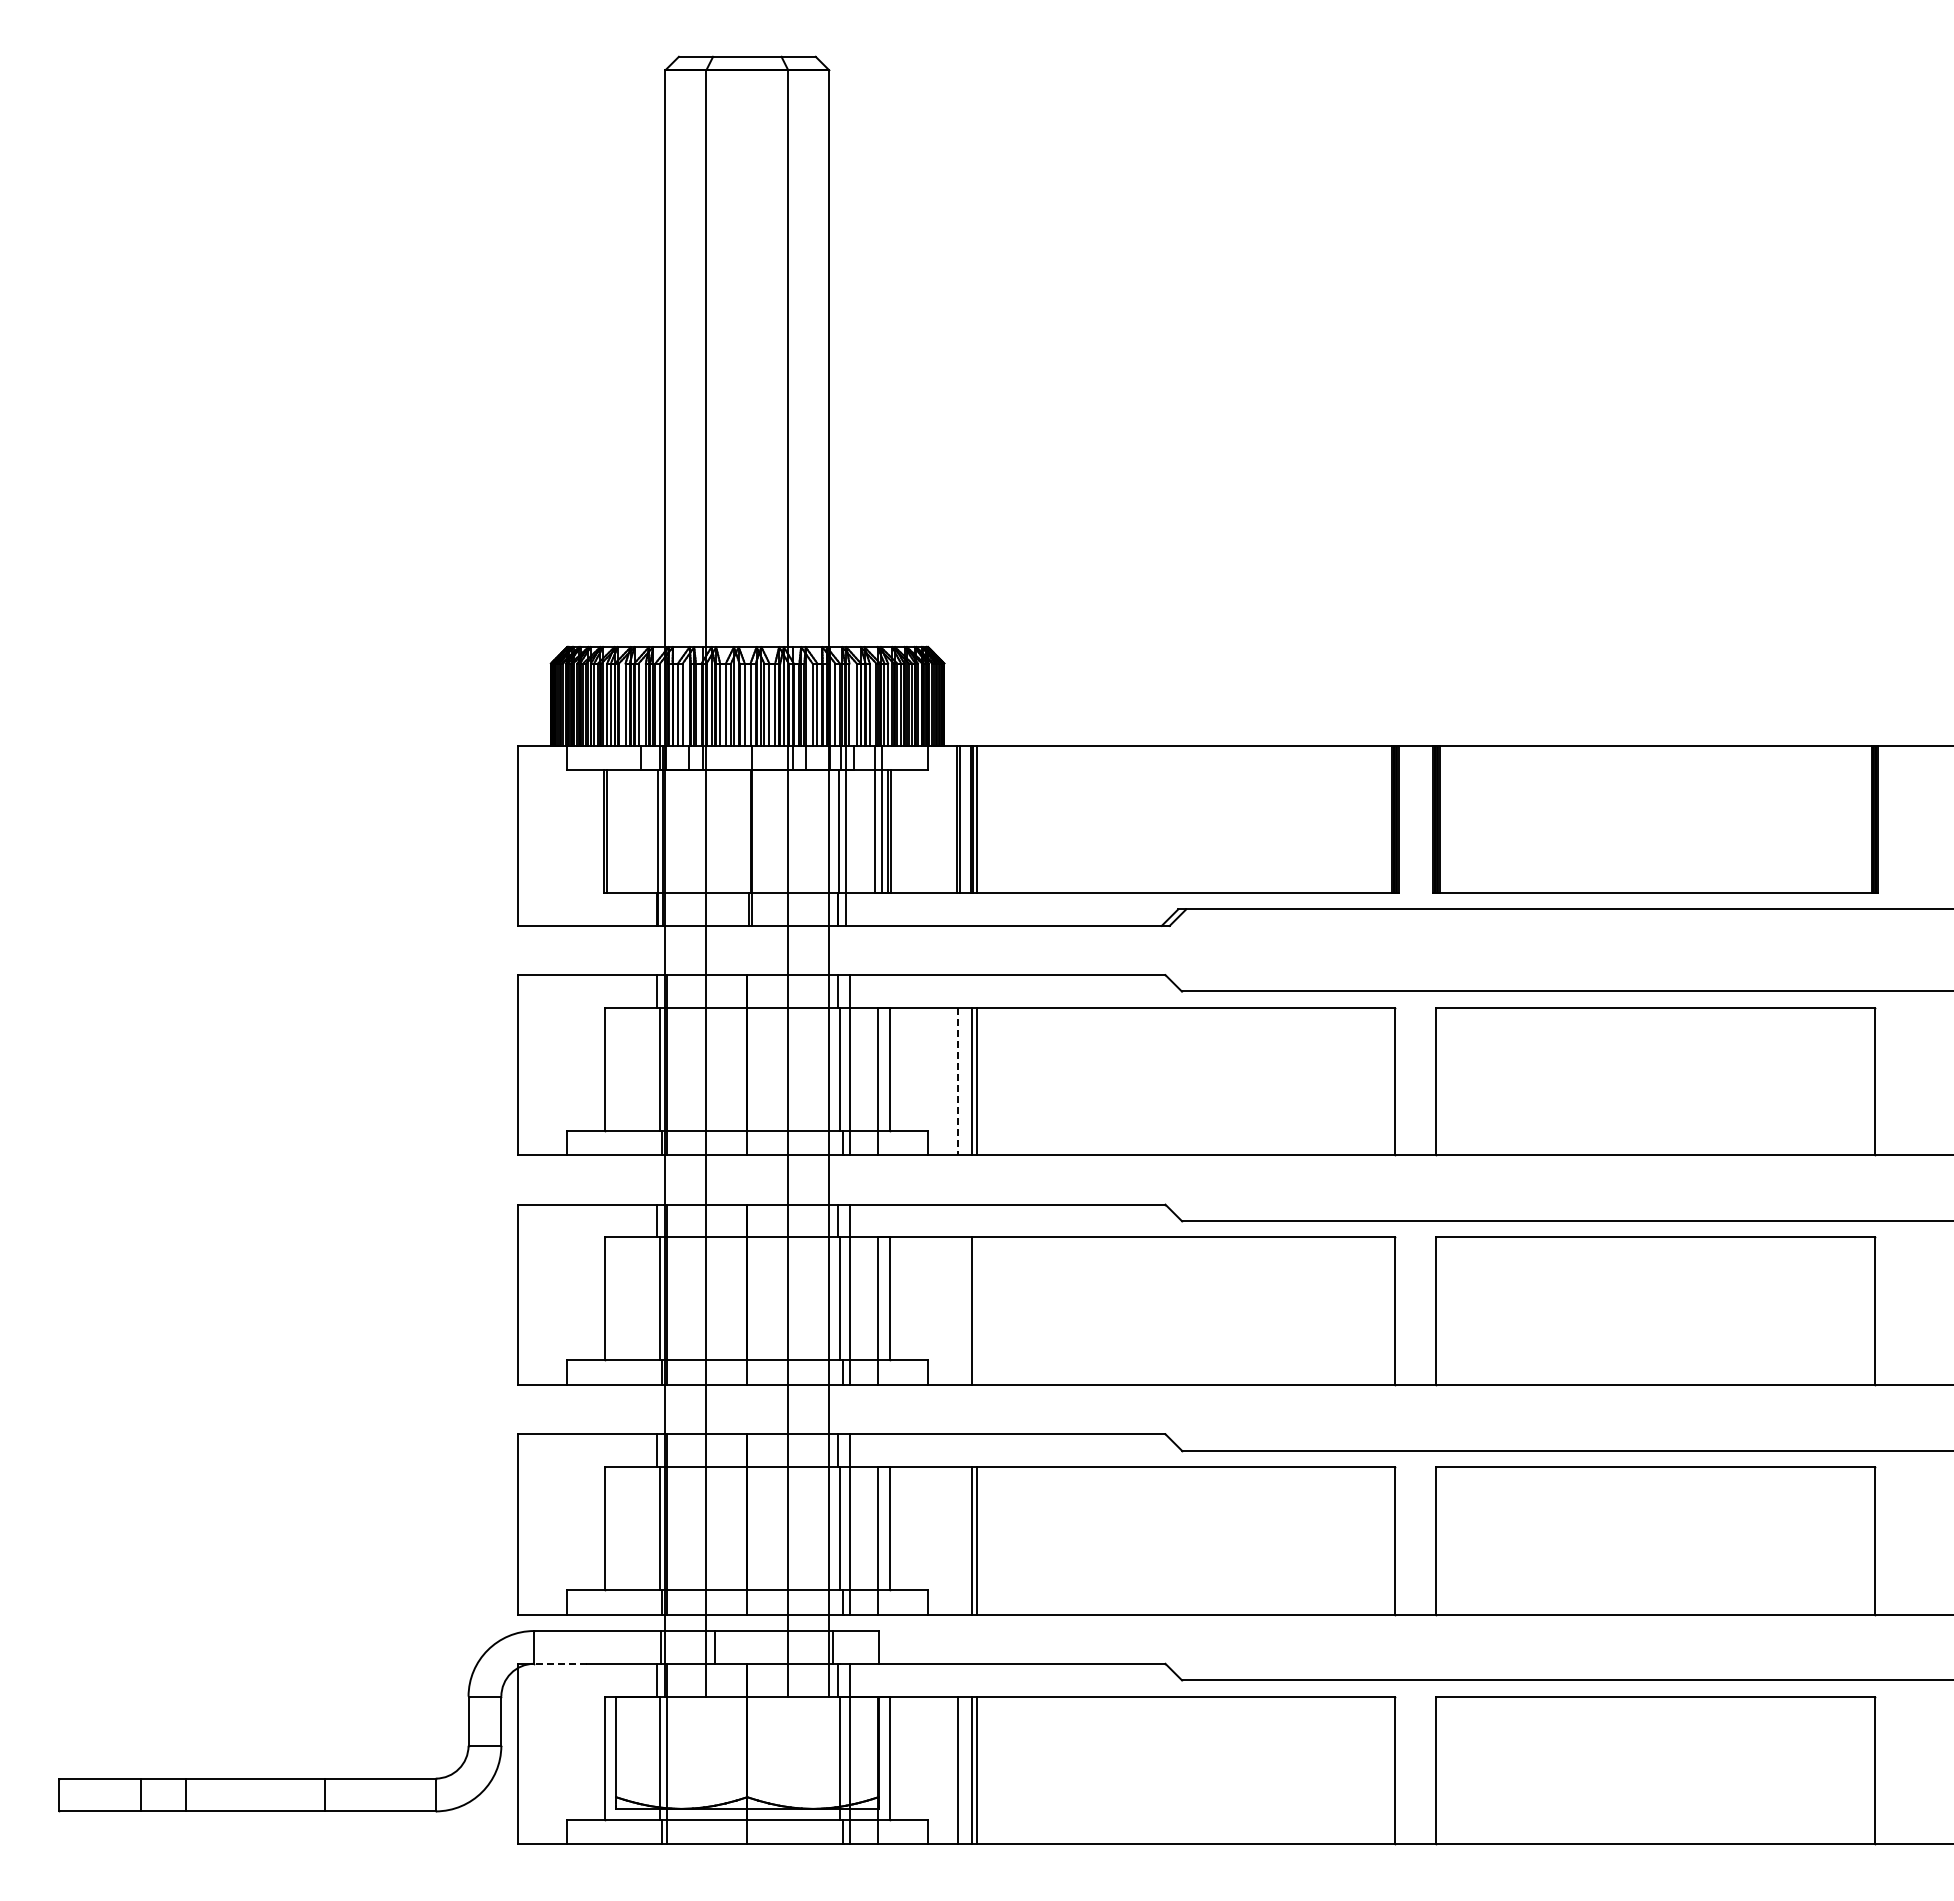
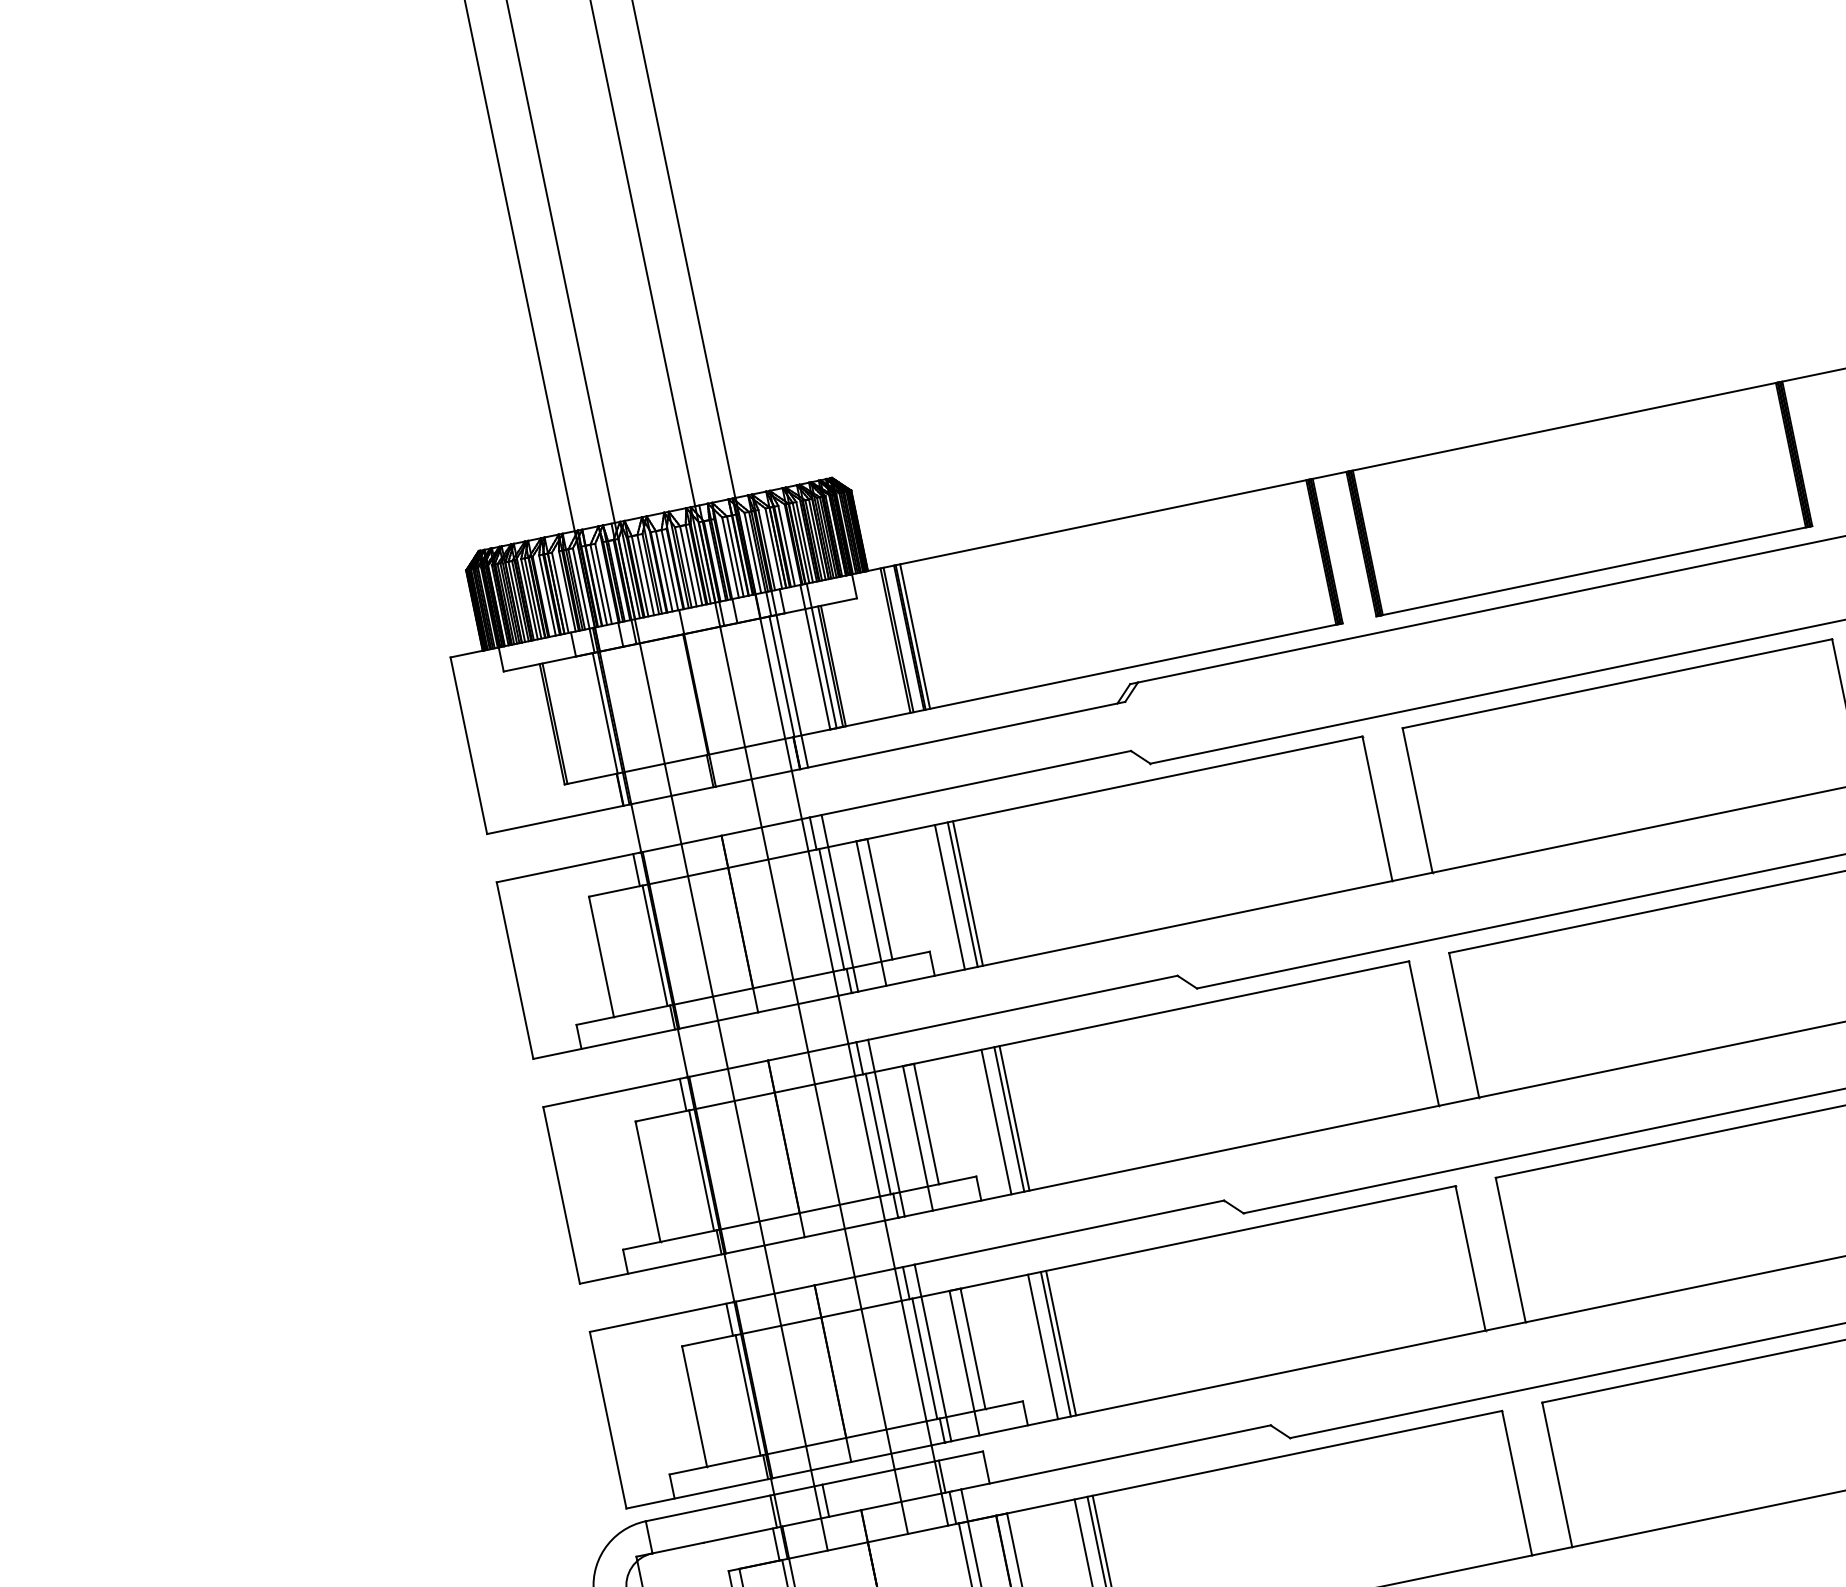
line: (958, 1081) -> (949, 897), dashed -> solid
line: (958, 1311) -> (996, 1122), added
line: (976, 1311) -> (1014, 1118), added
line: (958, 1540) -> (1043, 1346), added
line: (559, 1663) -> (677, 1547), dashed -> solid

